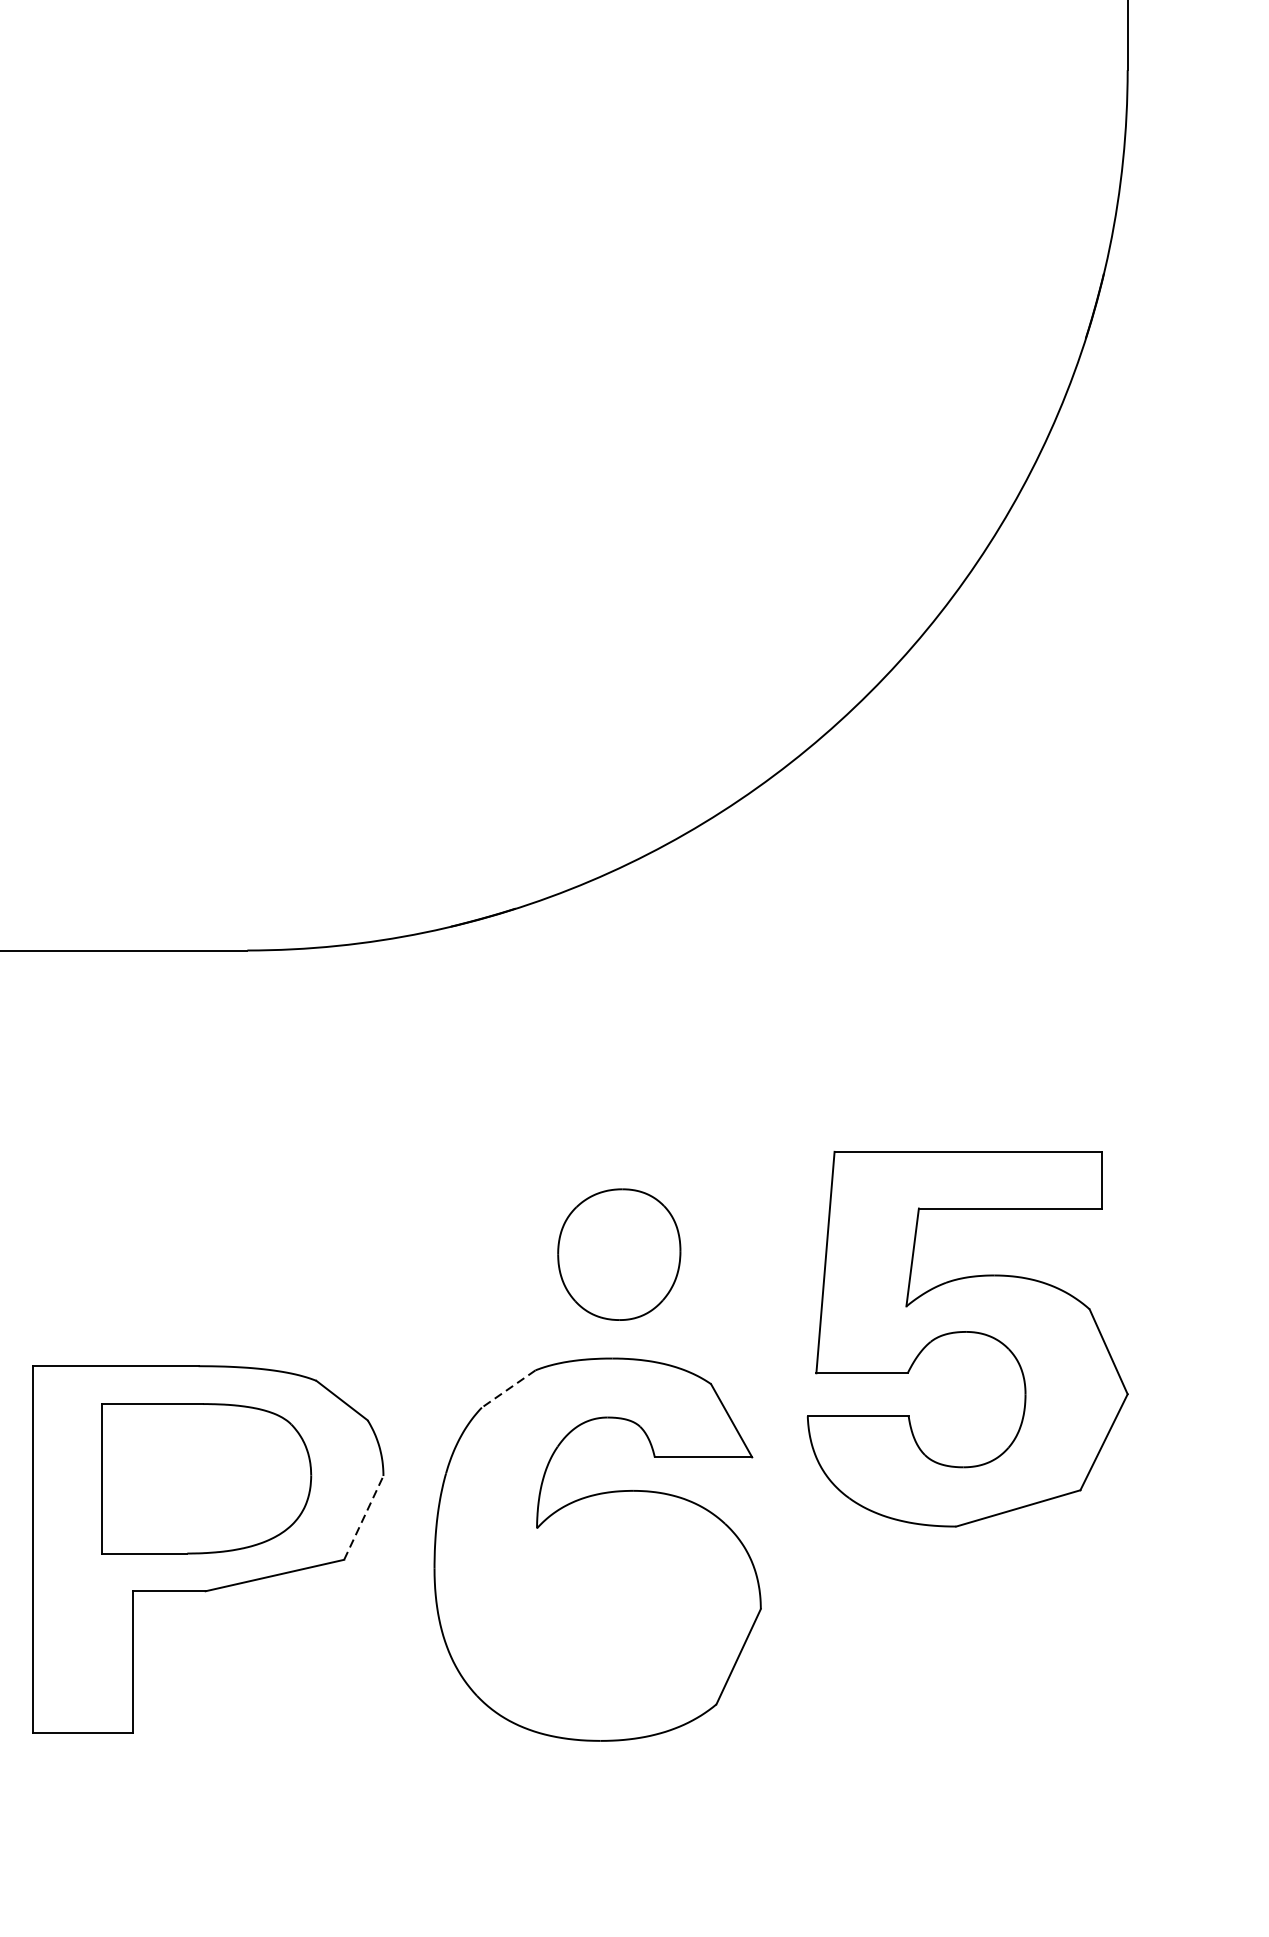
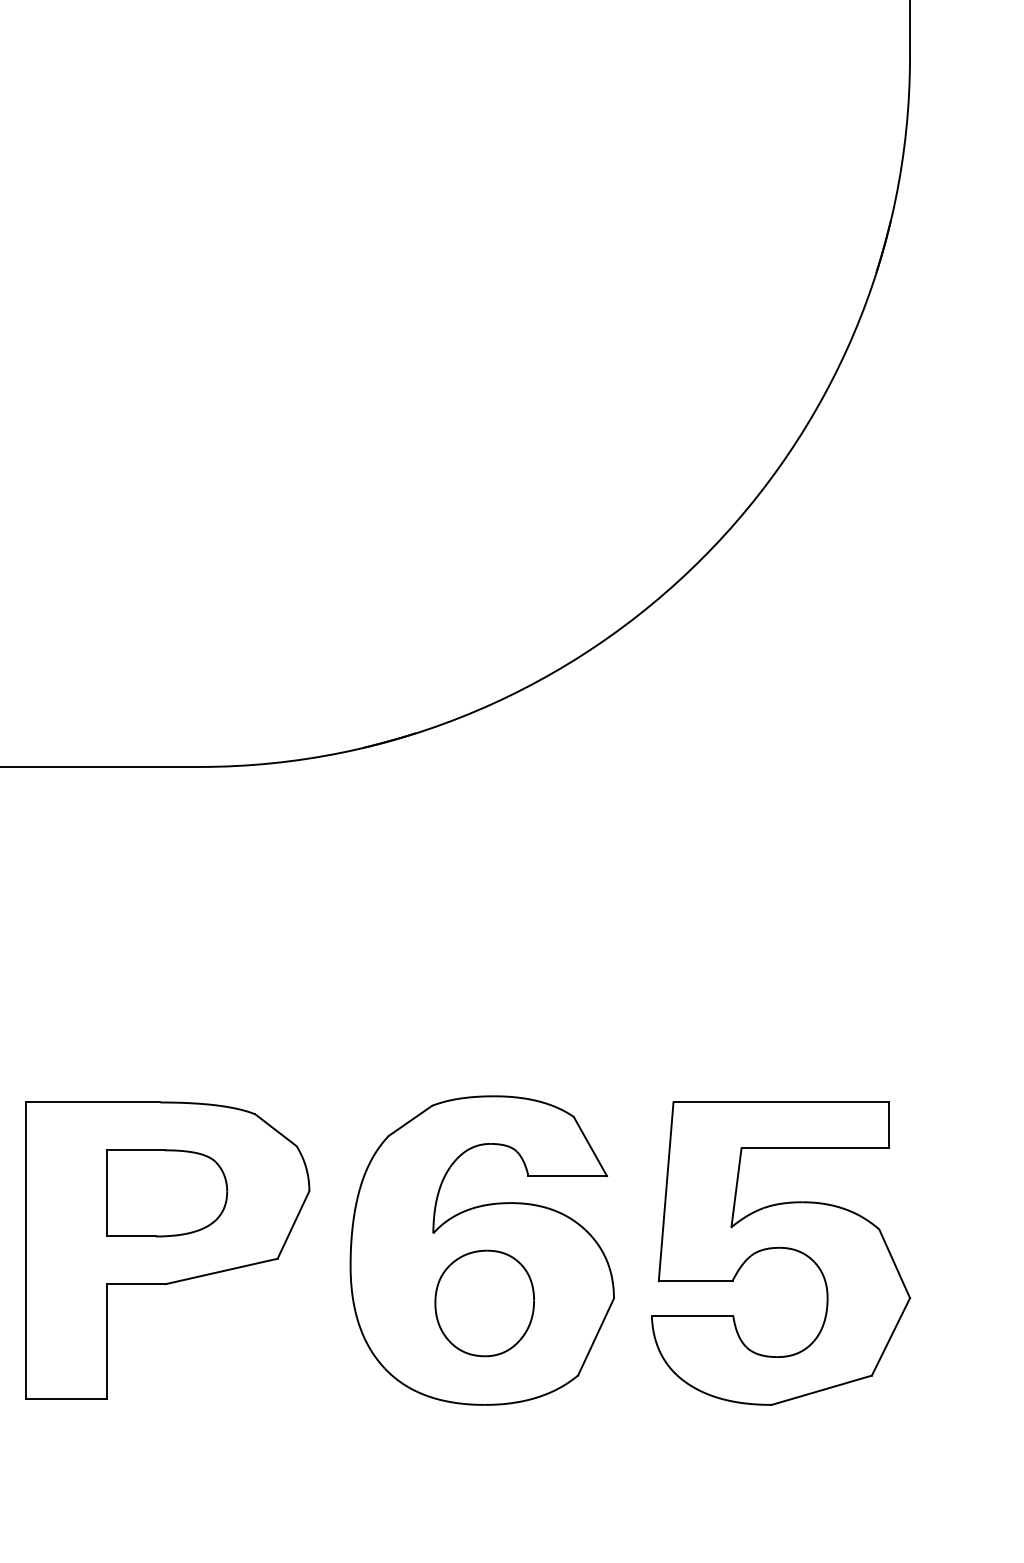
part: (619, 1254) -> (484, 1303), moved
part: (968, 1338) -> (781, 1253), moved
line: (508, 1389) -> (410, 1121), dashed -> solid
part: (207, 1478) -> (167, 1193), size x0.71
line: (363, 1517) -> (293, 1224), dashed -> solid

